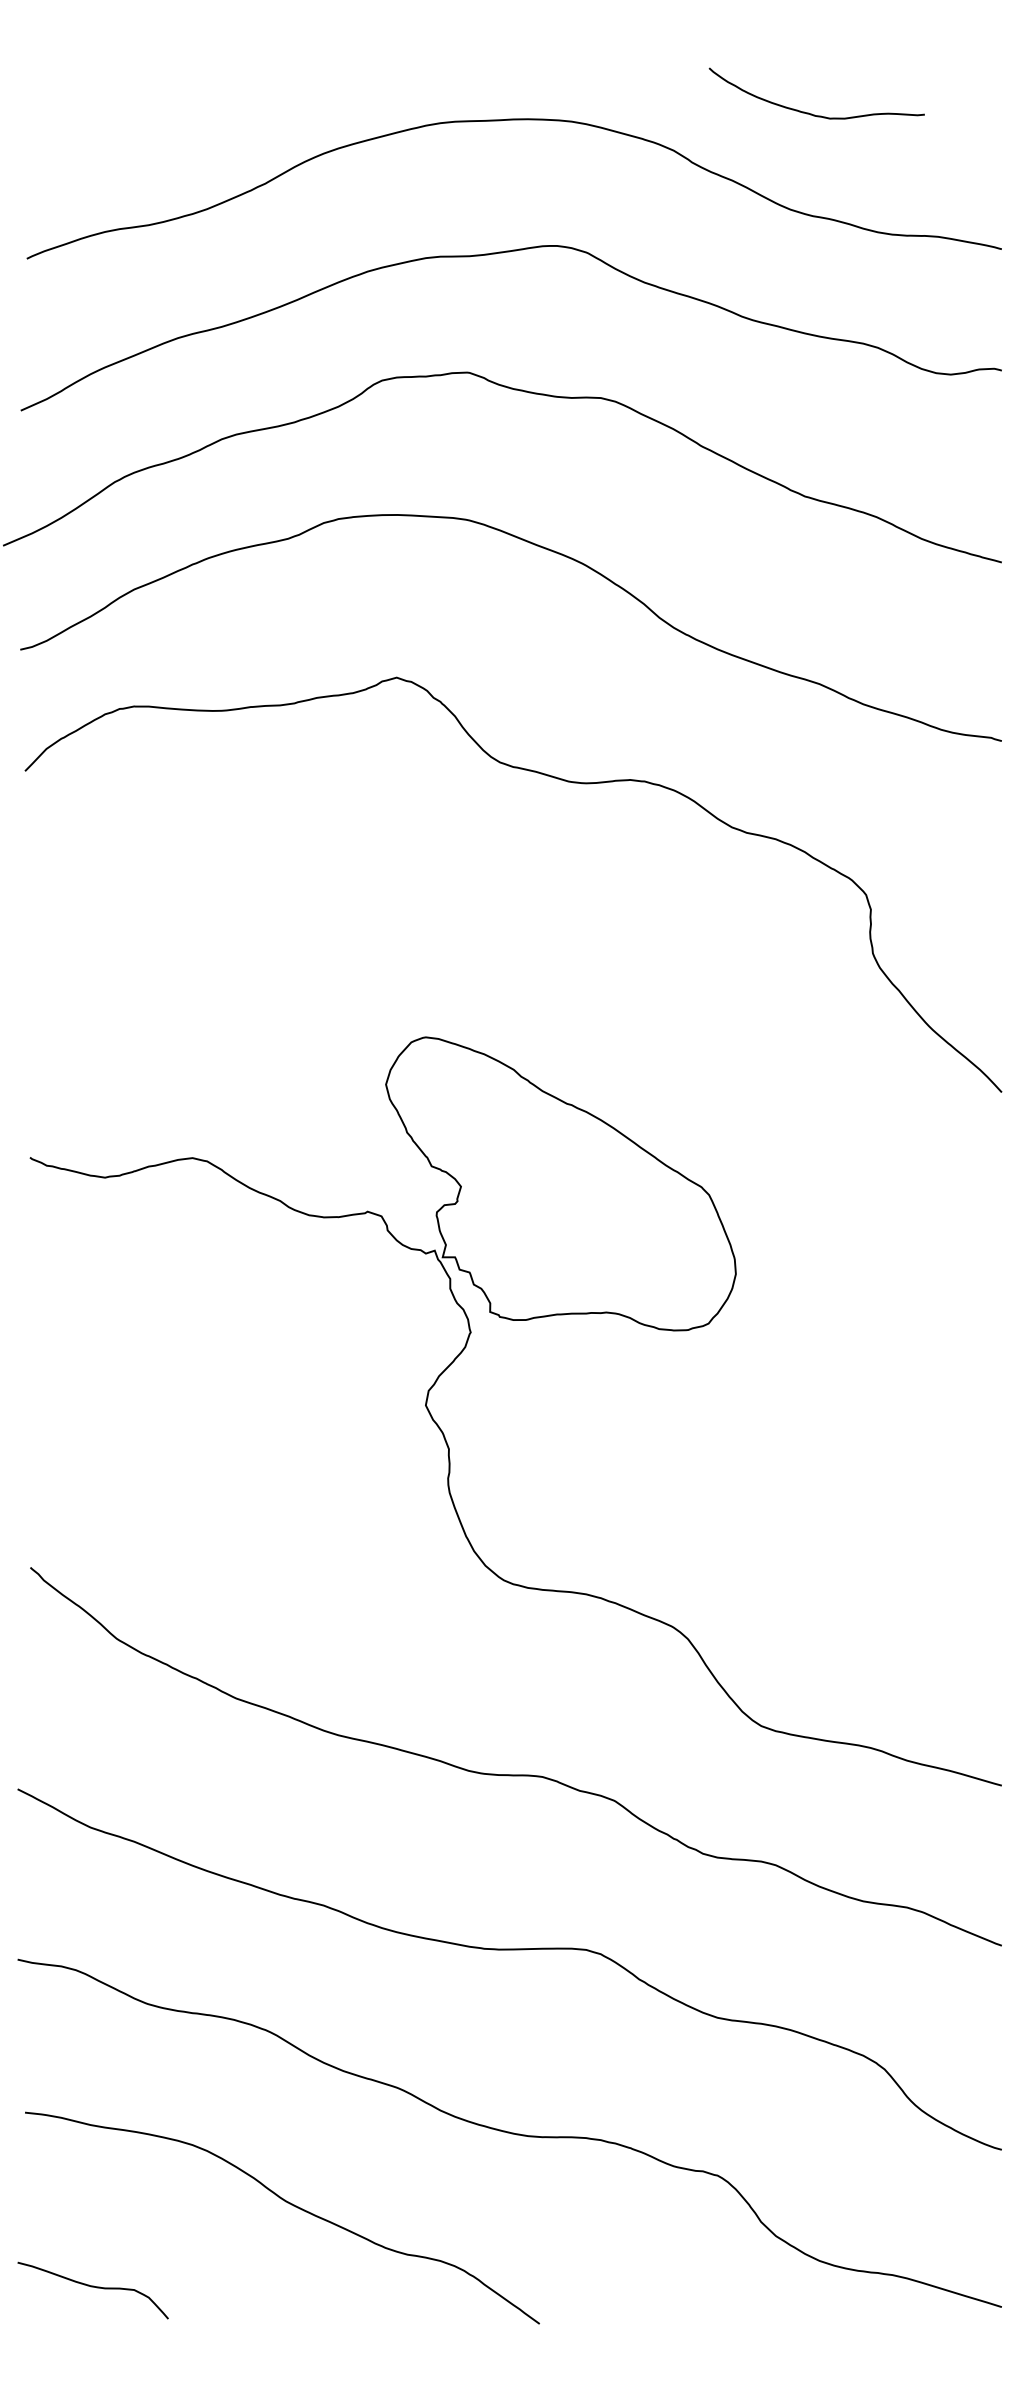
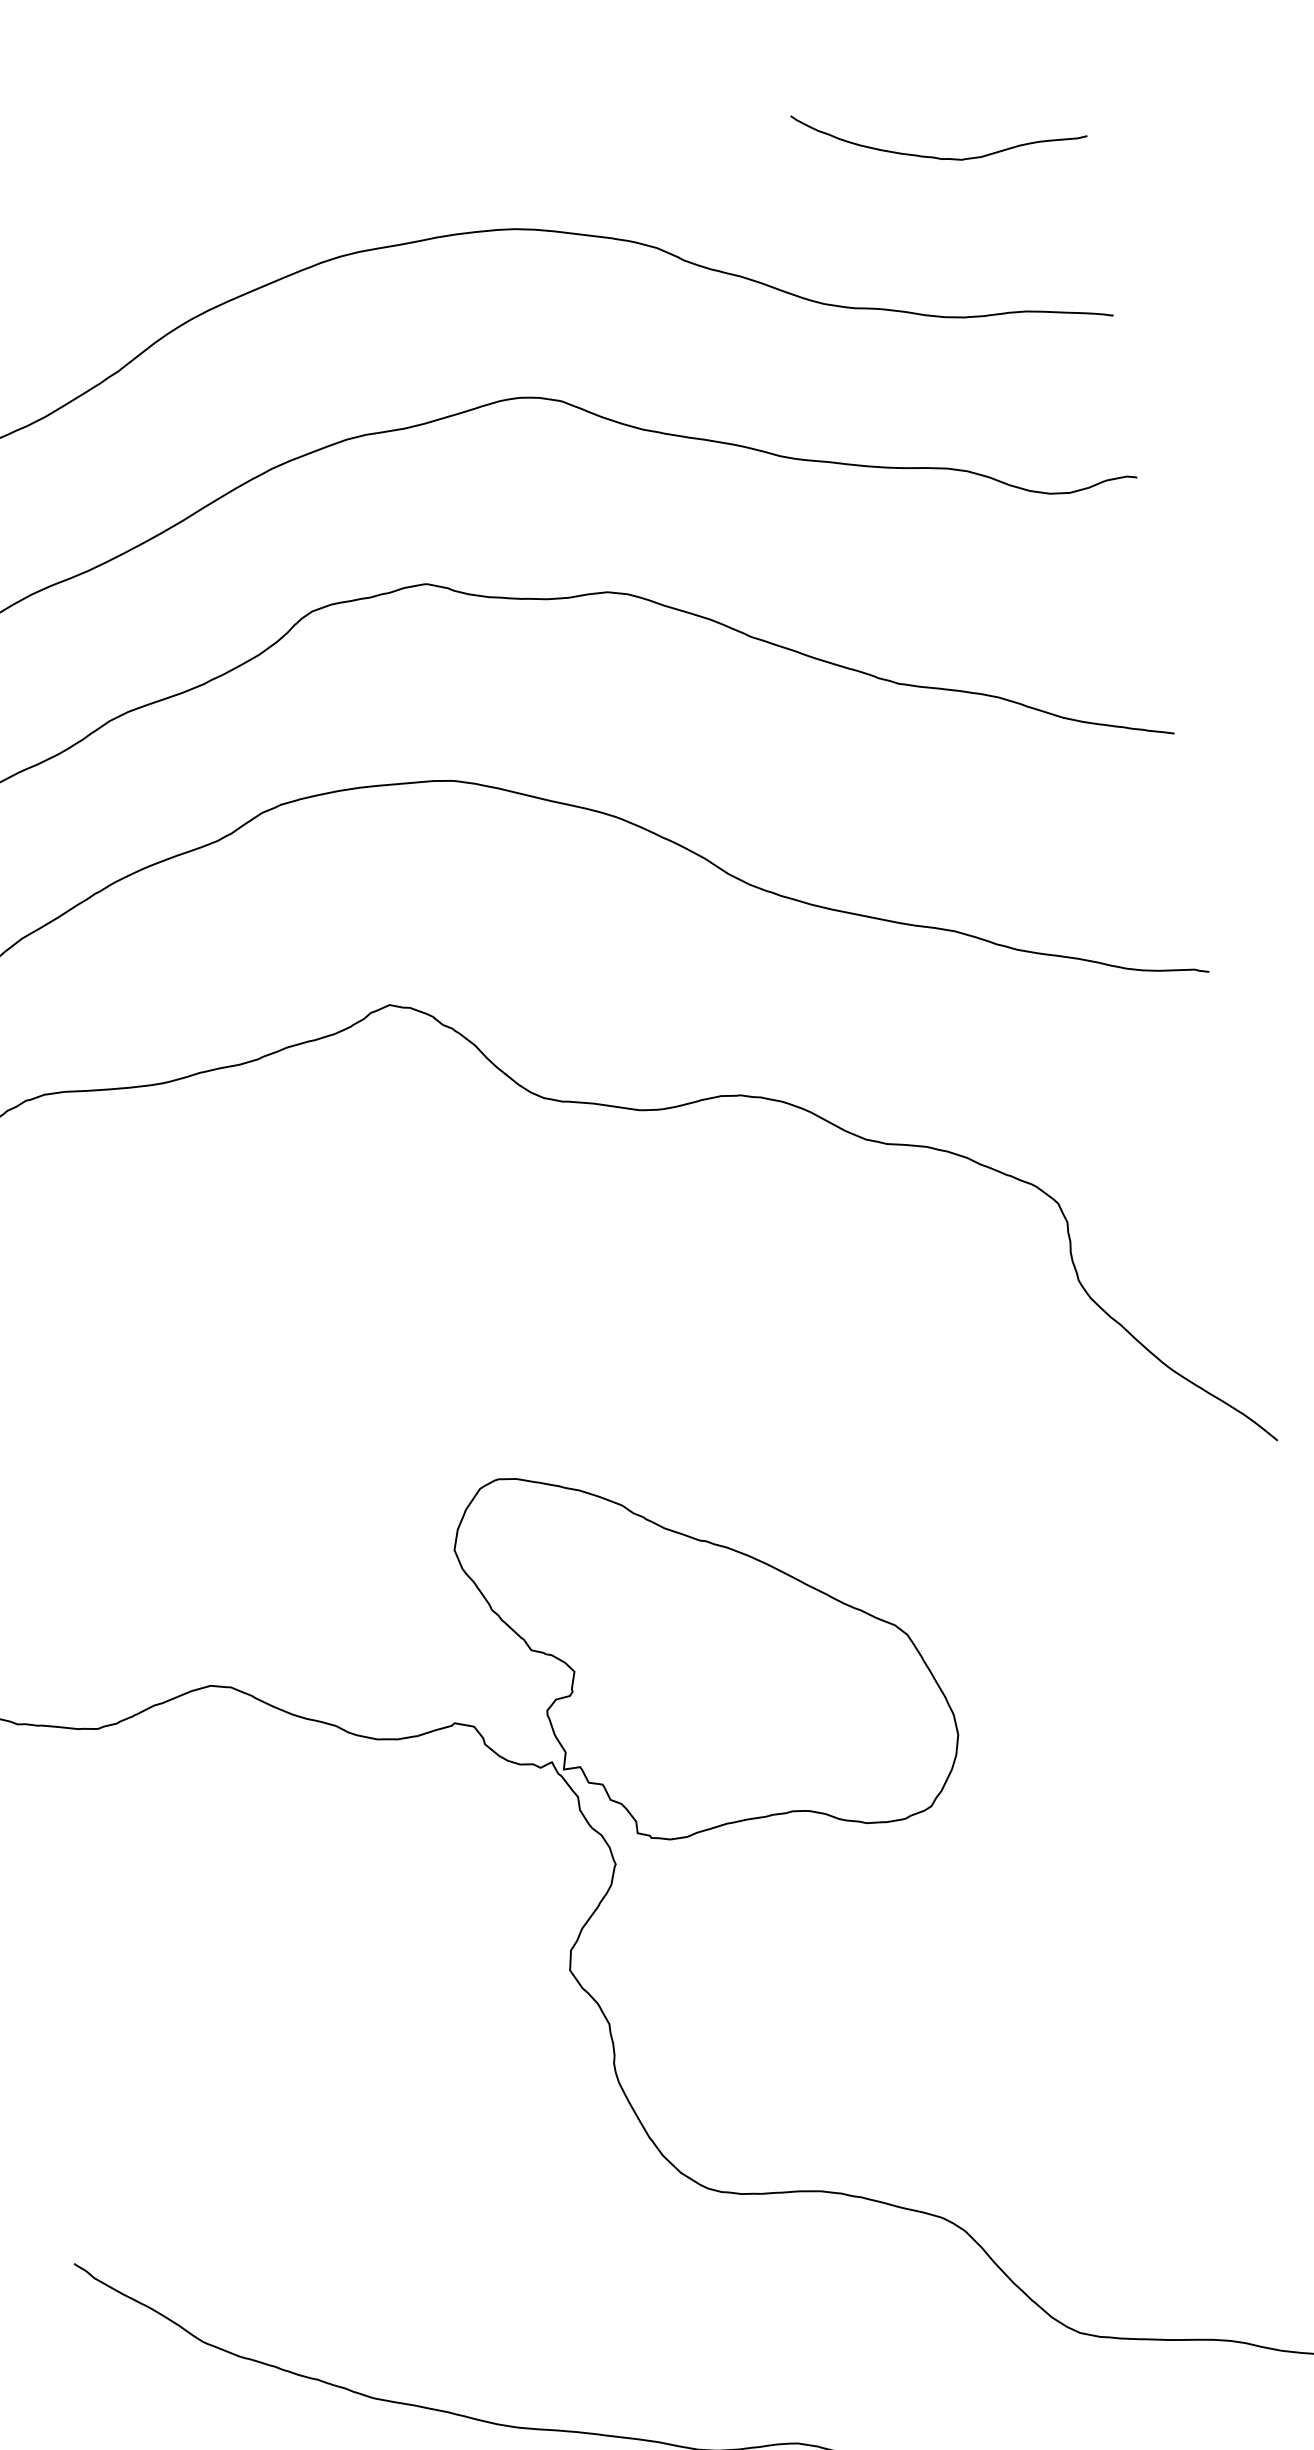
curve: (808, 112) -> (931, 155), moved

